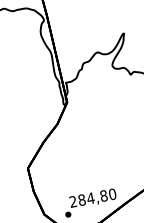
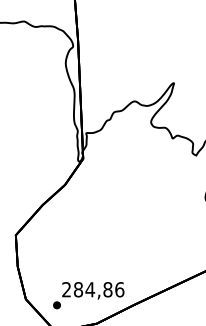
text: (112, 194) -> (119, 289), 284,80 -> 284,86

